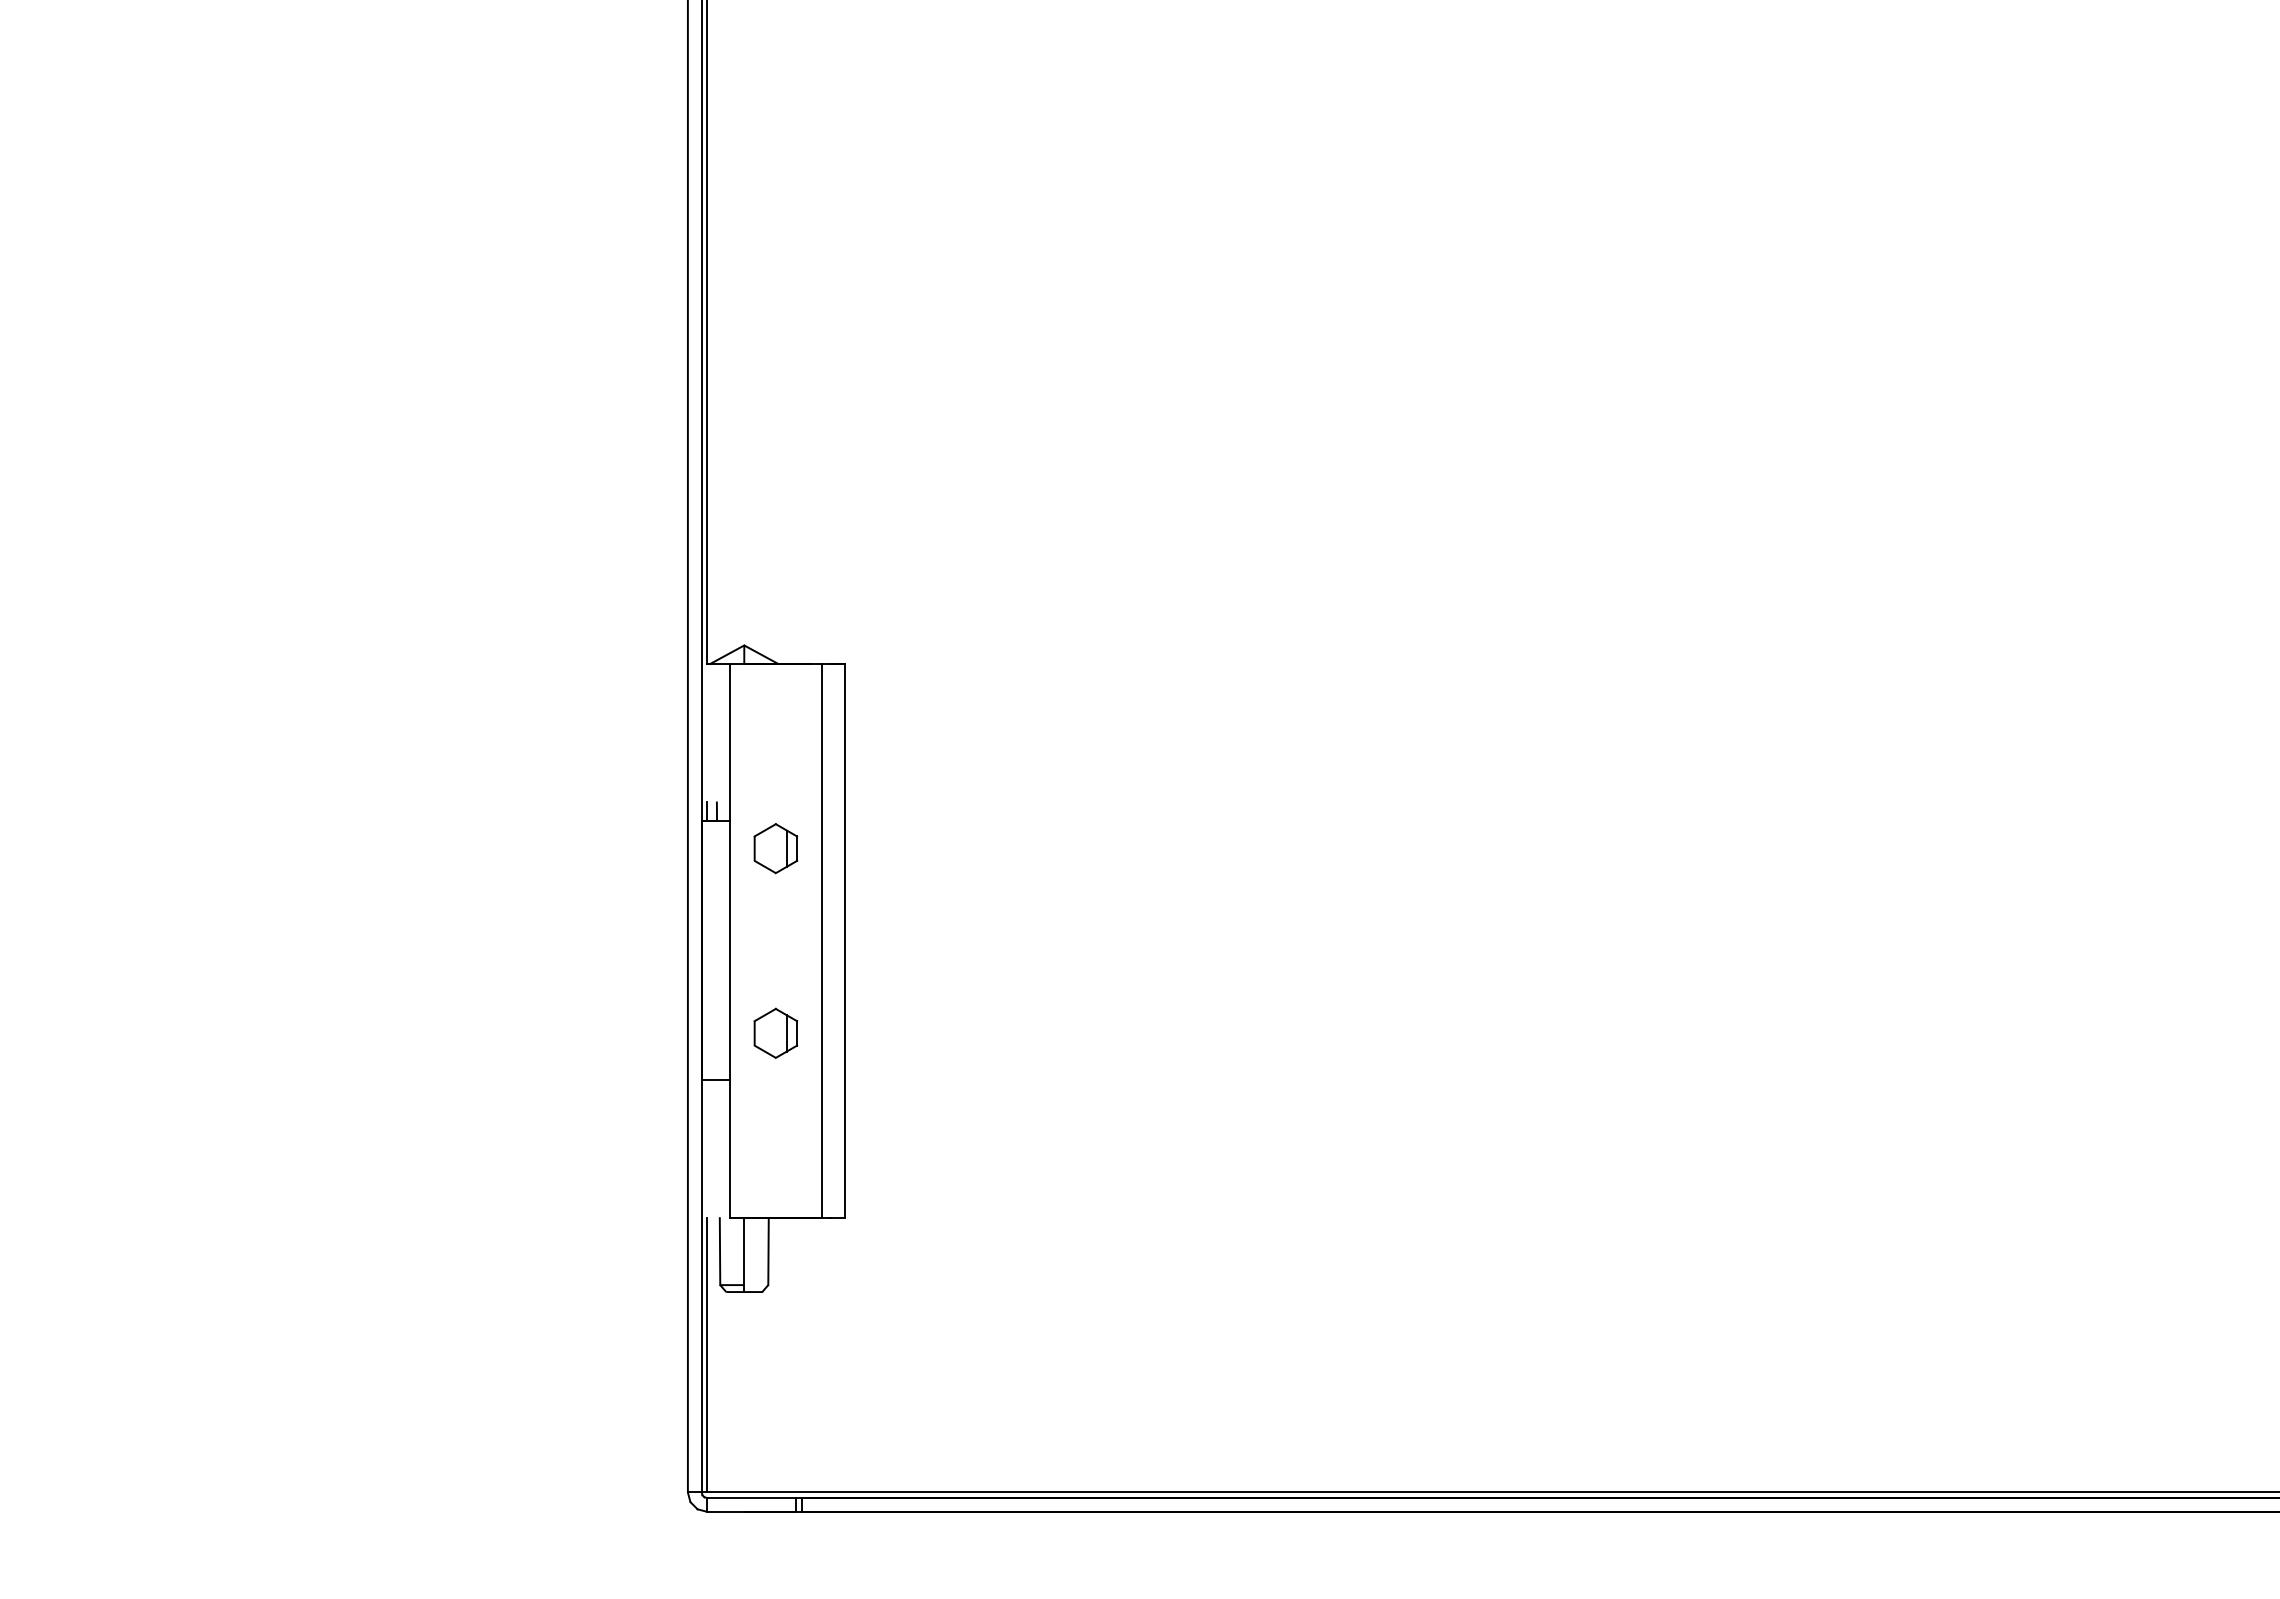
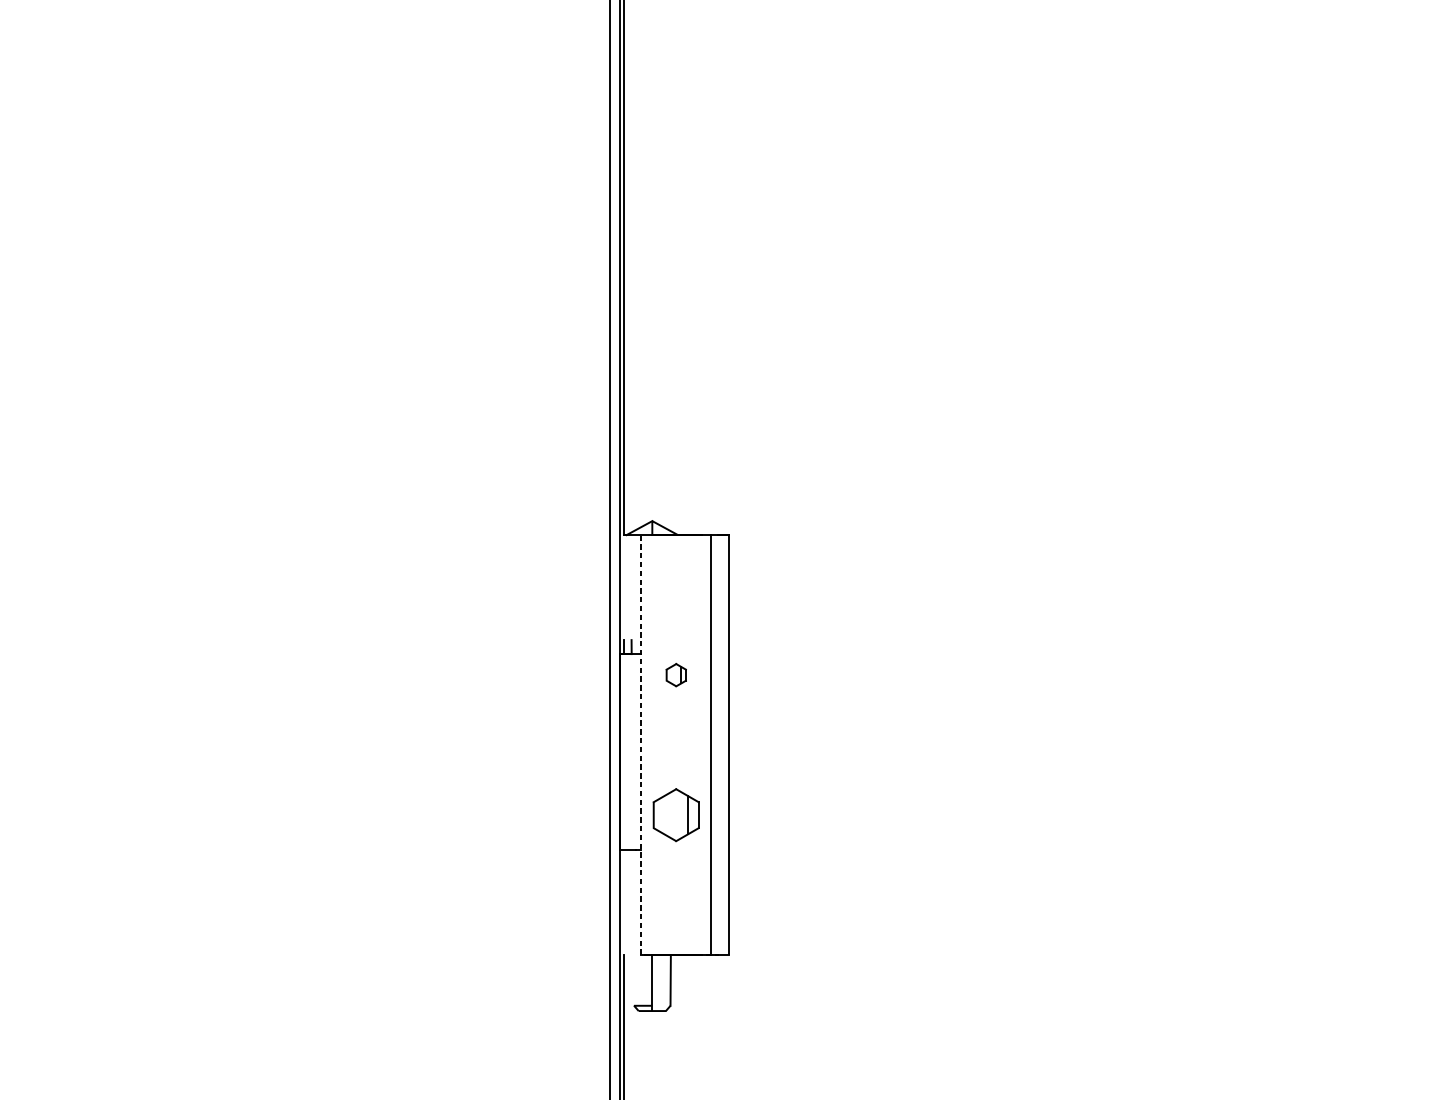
part: (775, 848) -> (675, 674), size x0.6
line: (729, 987) -> (641, 780), solid -> dashed
part: (775, 1032) -> (675, 814), size x1.4
line: (719, 1251) -> (633, 980), removed

